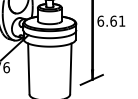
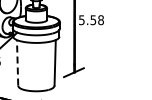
text: (111, 21) -> (91, 20), 6.61 -> 5.58
line: (28, 68) -> (17, 62), solid -> dashed

